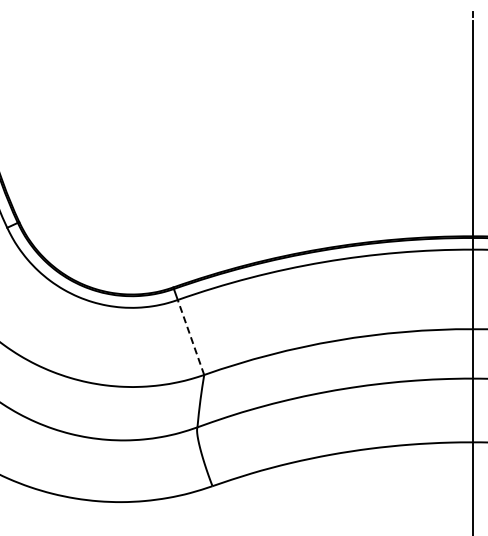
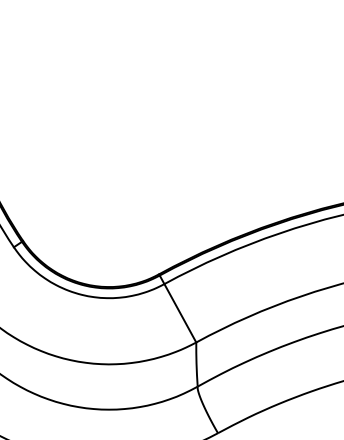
line: (191, 337) -> (180, 313), dashed -> solid

